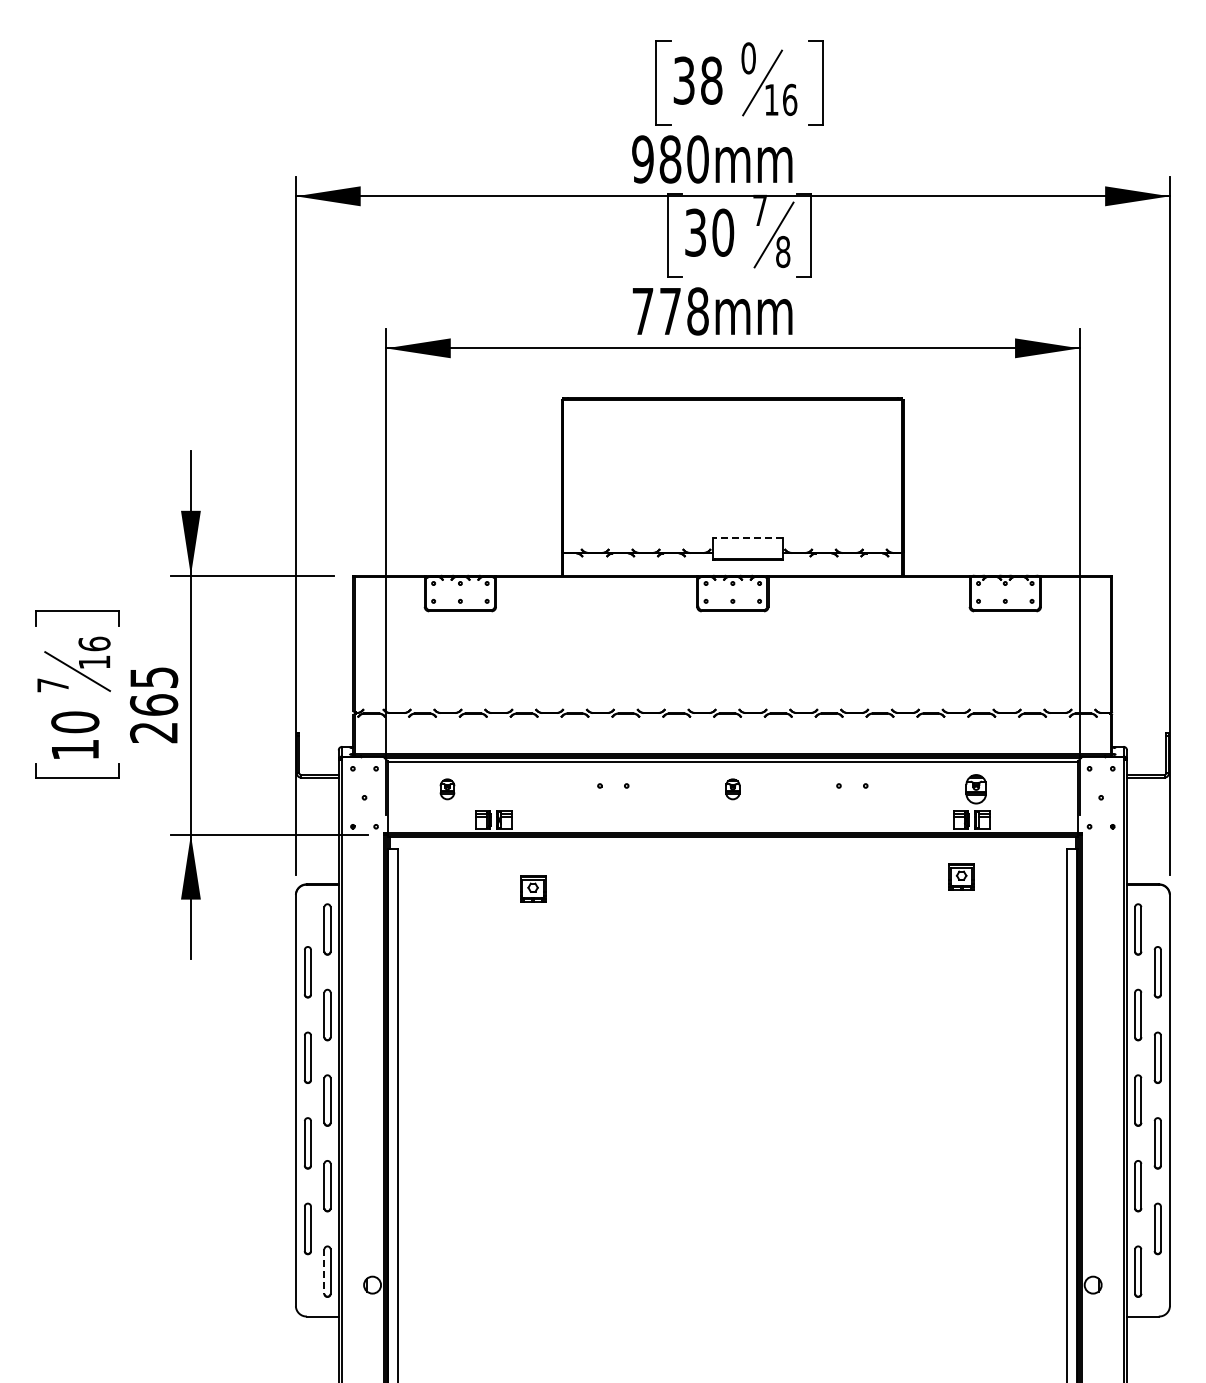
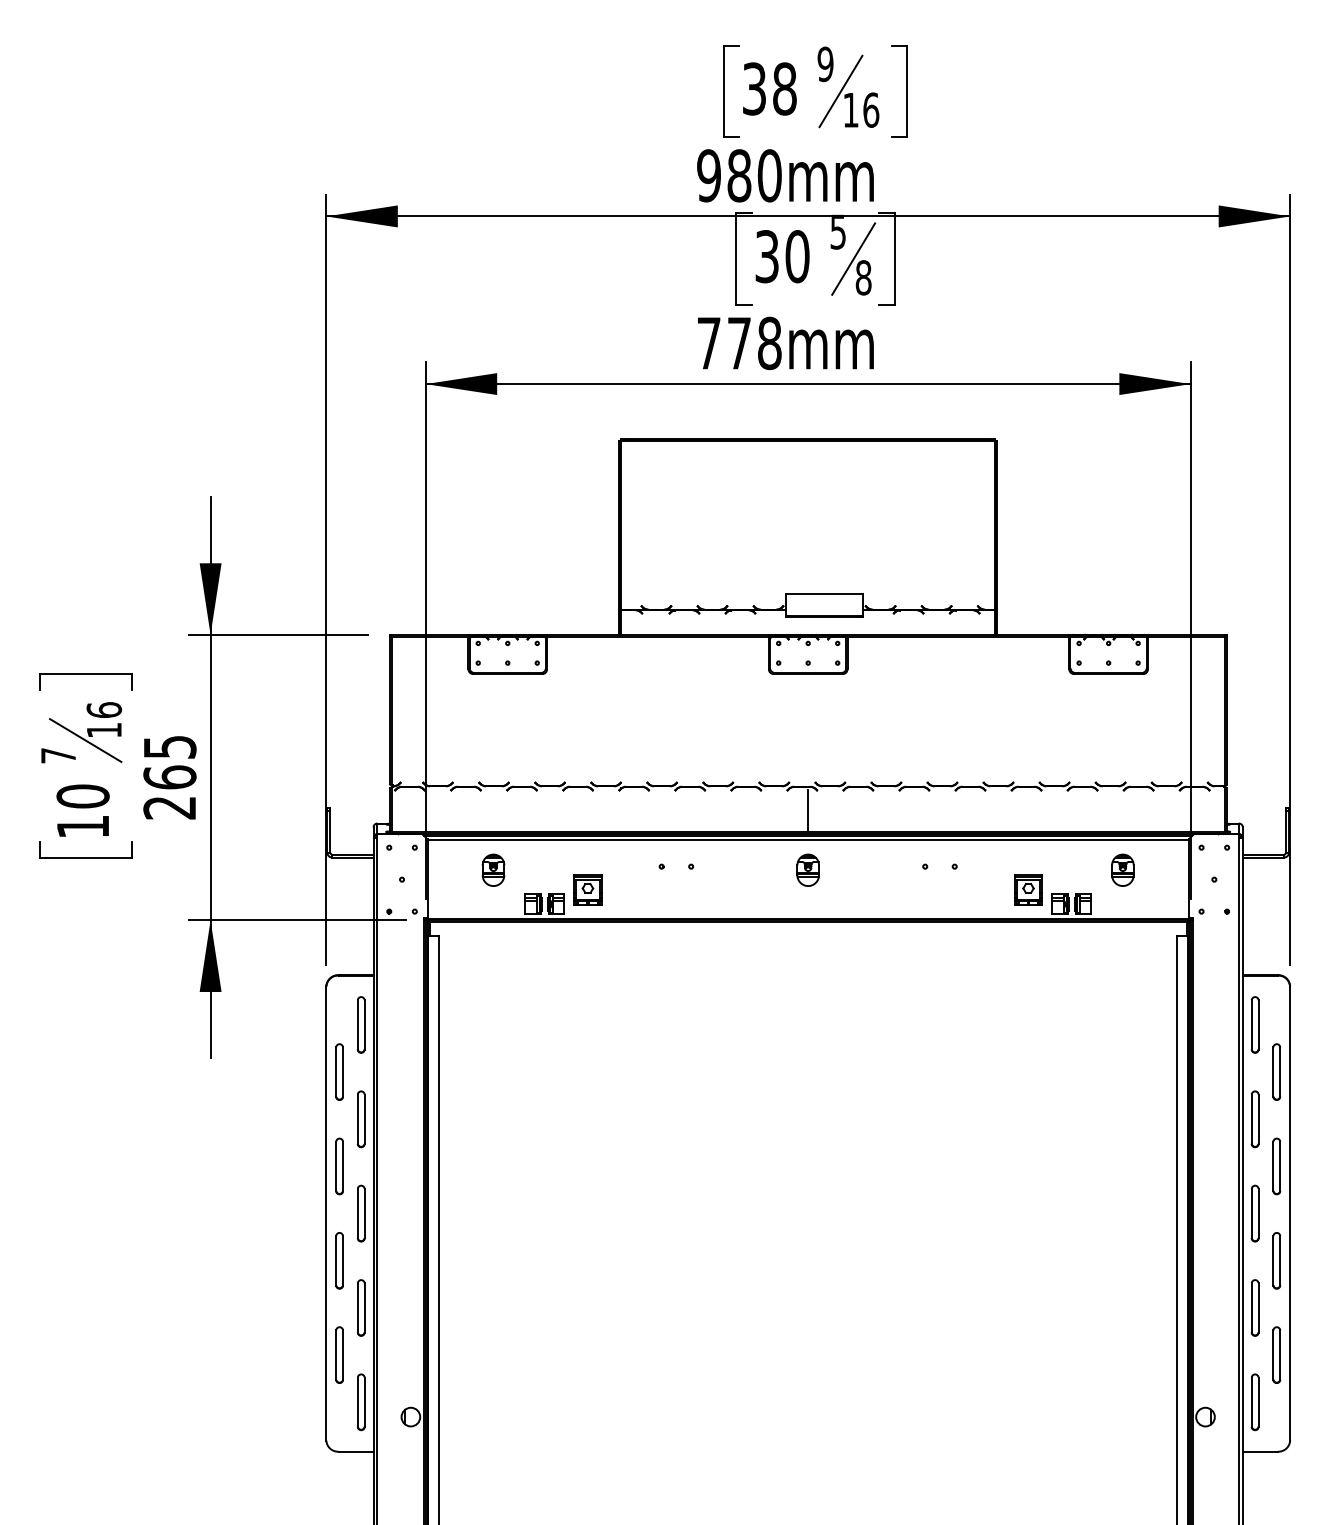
text: (748, 58) -> (825, 64), 0 -> 9
text: (759, 210) -> (837, 232), 7 -> 5
line: (747, 538) -> (824, 593), dashed -> solid
line: (732, 734) -> (807, 809), added
part: (447, 789) -> (493, 870), size x1.43
part: (732, 789) -> (807, 870), size x1.43
part: (975, 789) -> (1122, 870), moved
part: (961, 876) -> (1028, 889), moved
part: (533, 888) -> (588, 889), moved
line: (324, 1272) -> (357, 1403), dashed -> solid

